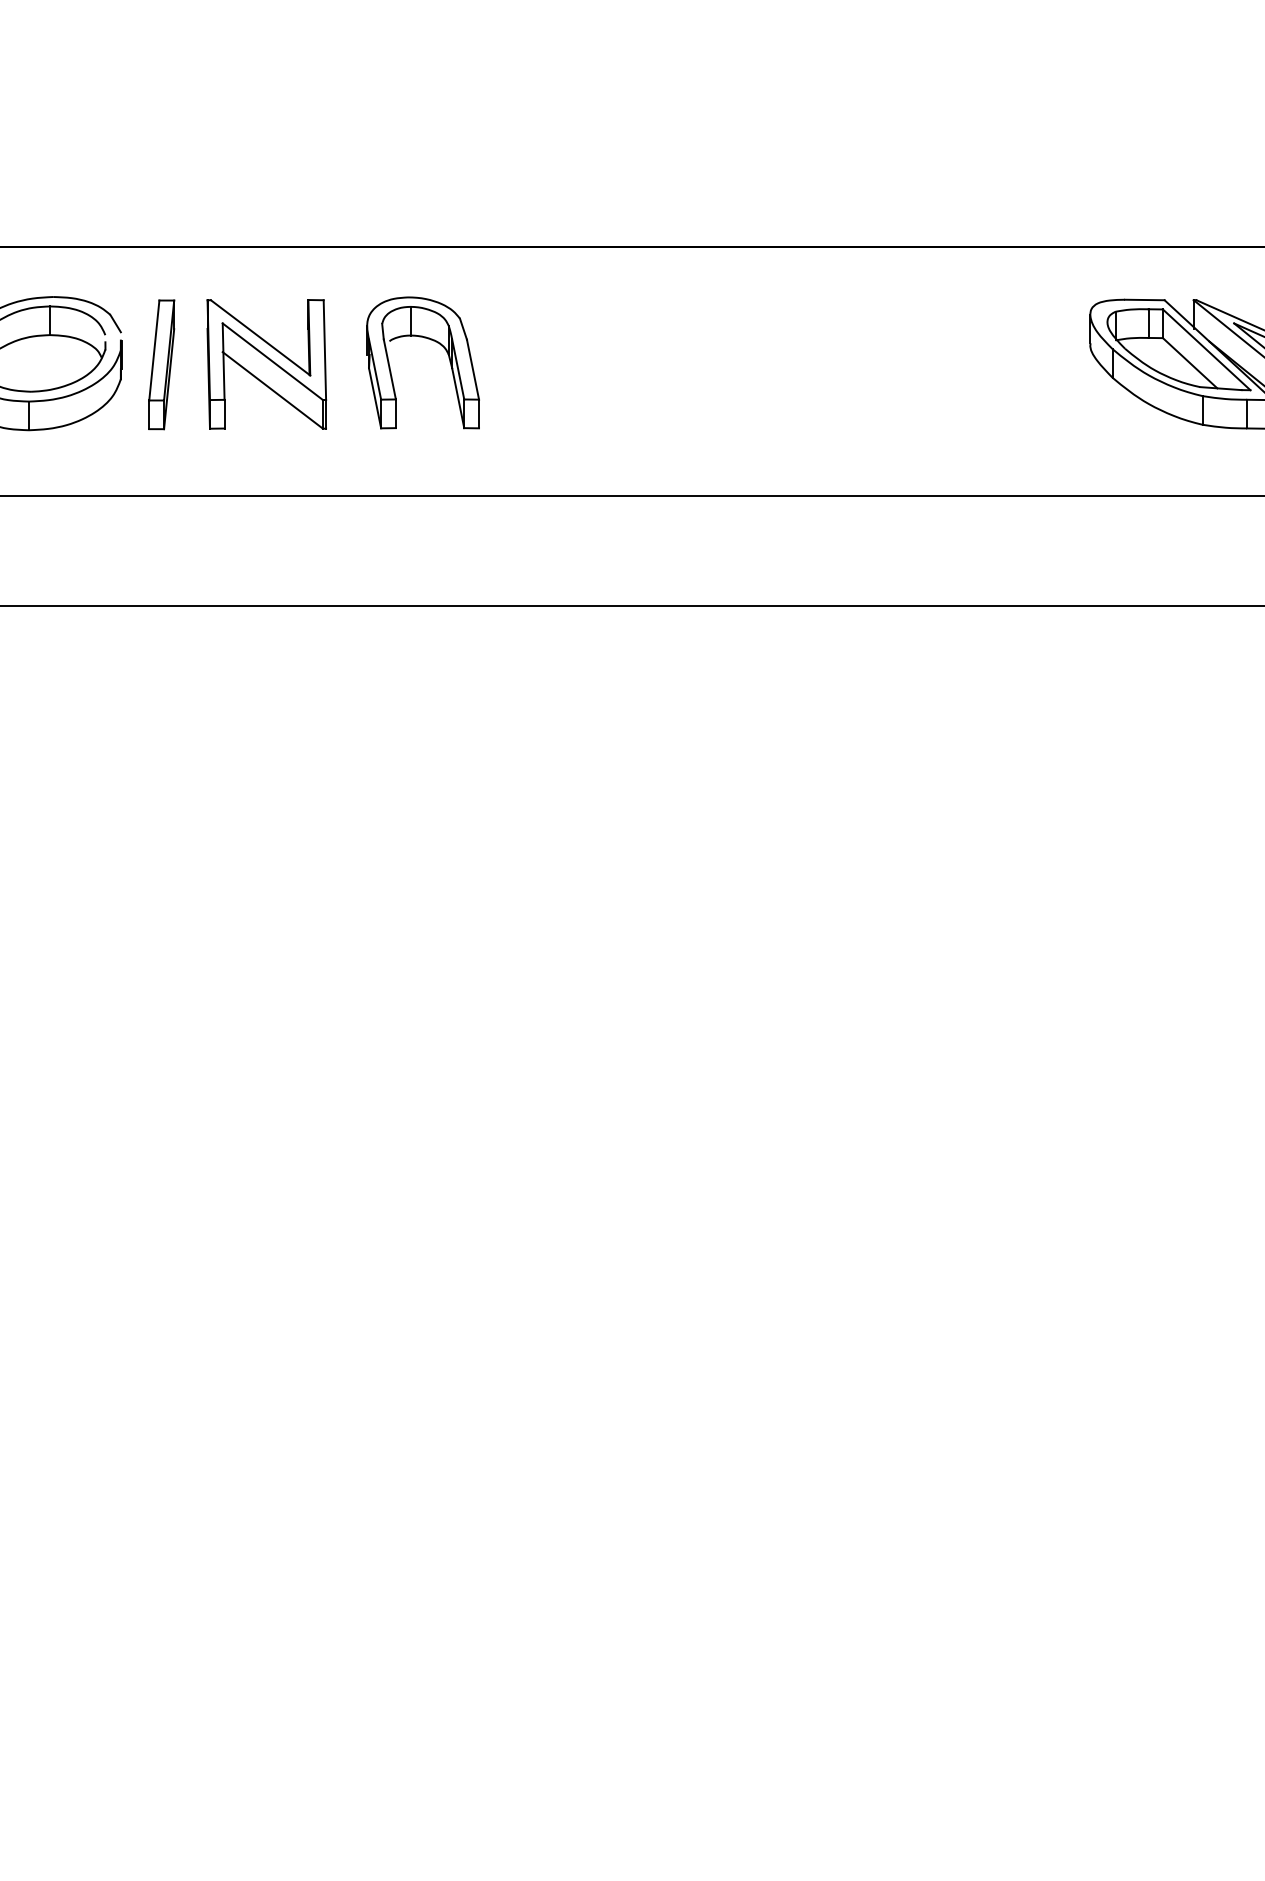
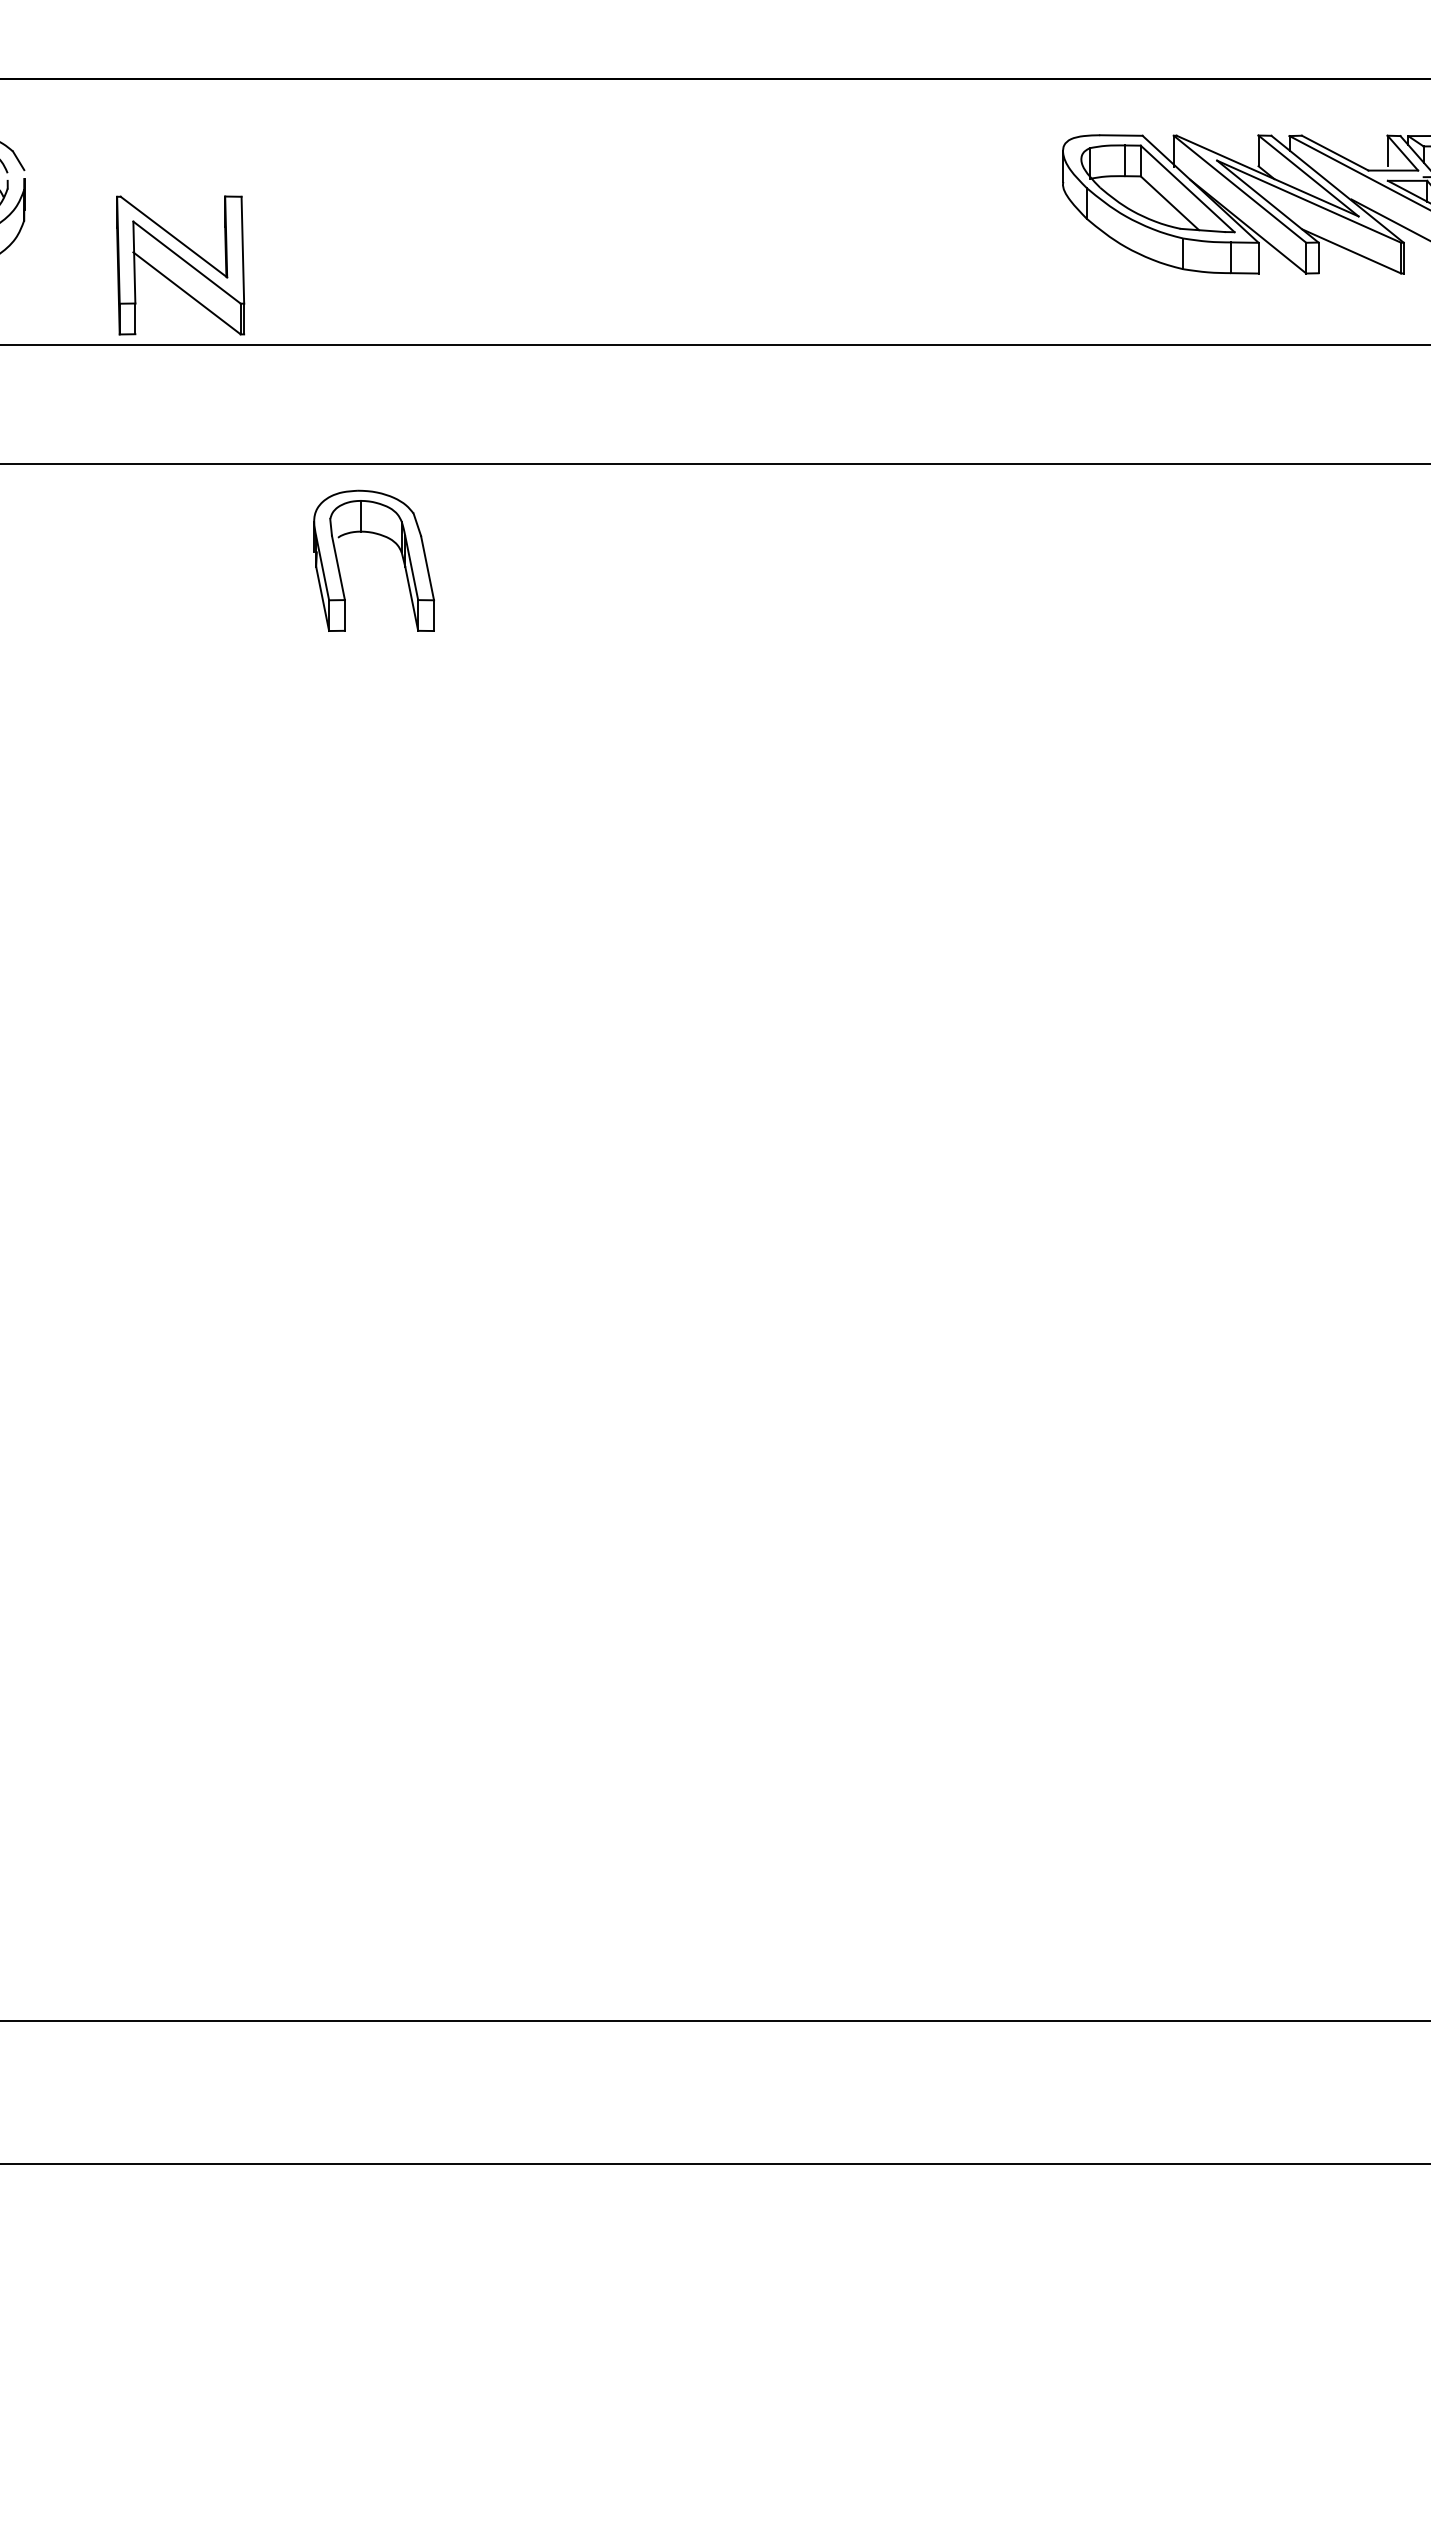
part: (430, 340) -> (381, 536), moved
part: (161, 364) -> (67, 204), removed
part: (266, 364) -> (180, 265), moved

